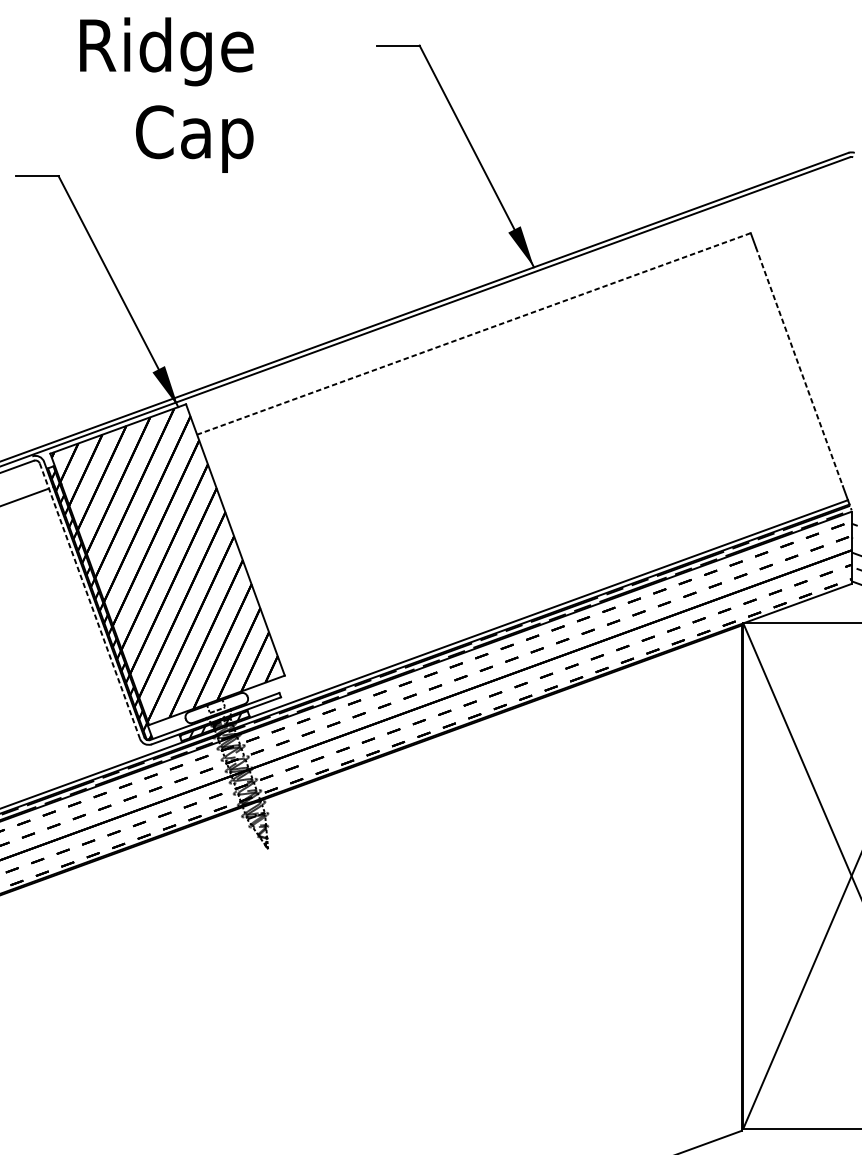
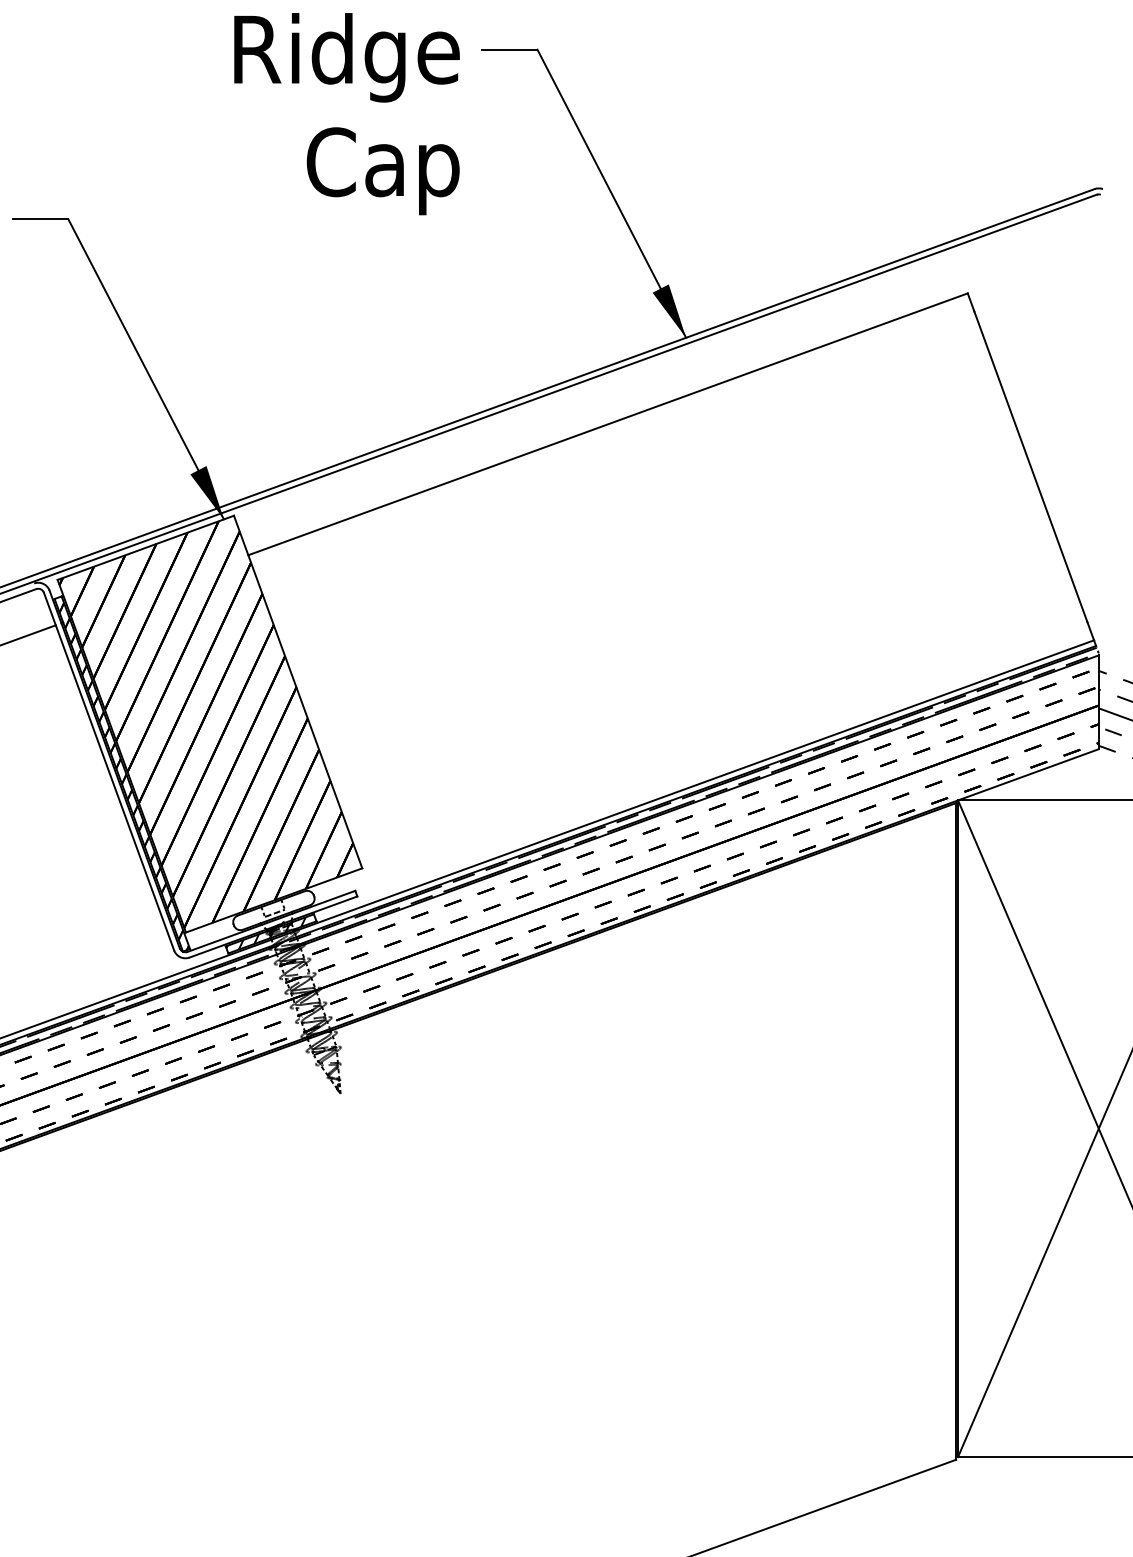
text: (166, 95) -> (346, 114), moved
line: (474, 334) -> (608, 424), dashed -> solid
line: (799, 367) -> (1031, 467), dashed -> solid
line: (90, 601) -> (109, 772), dashed -> solid

